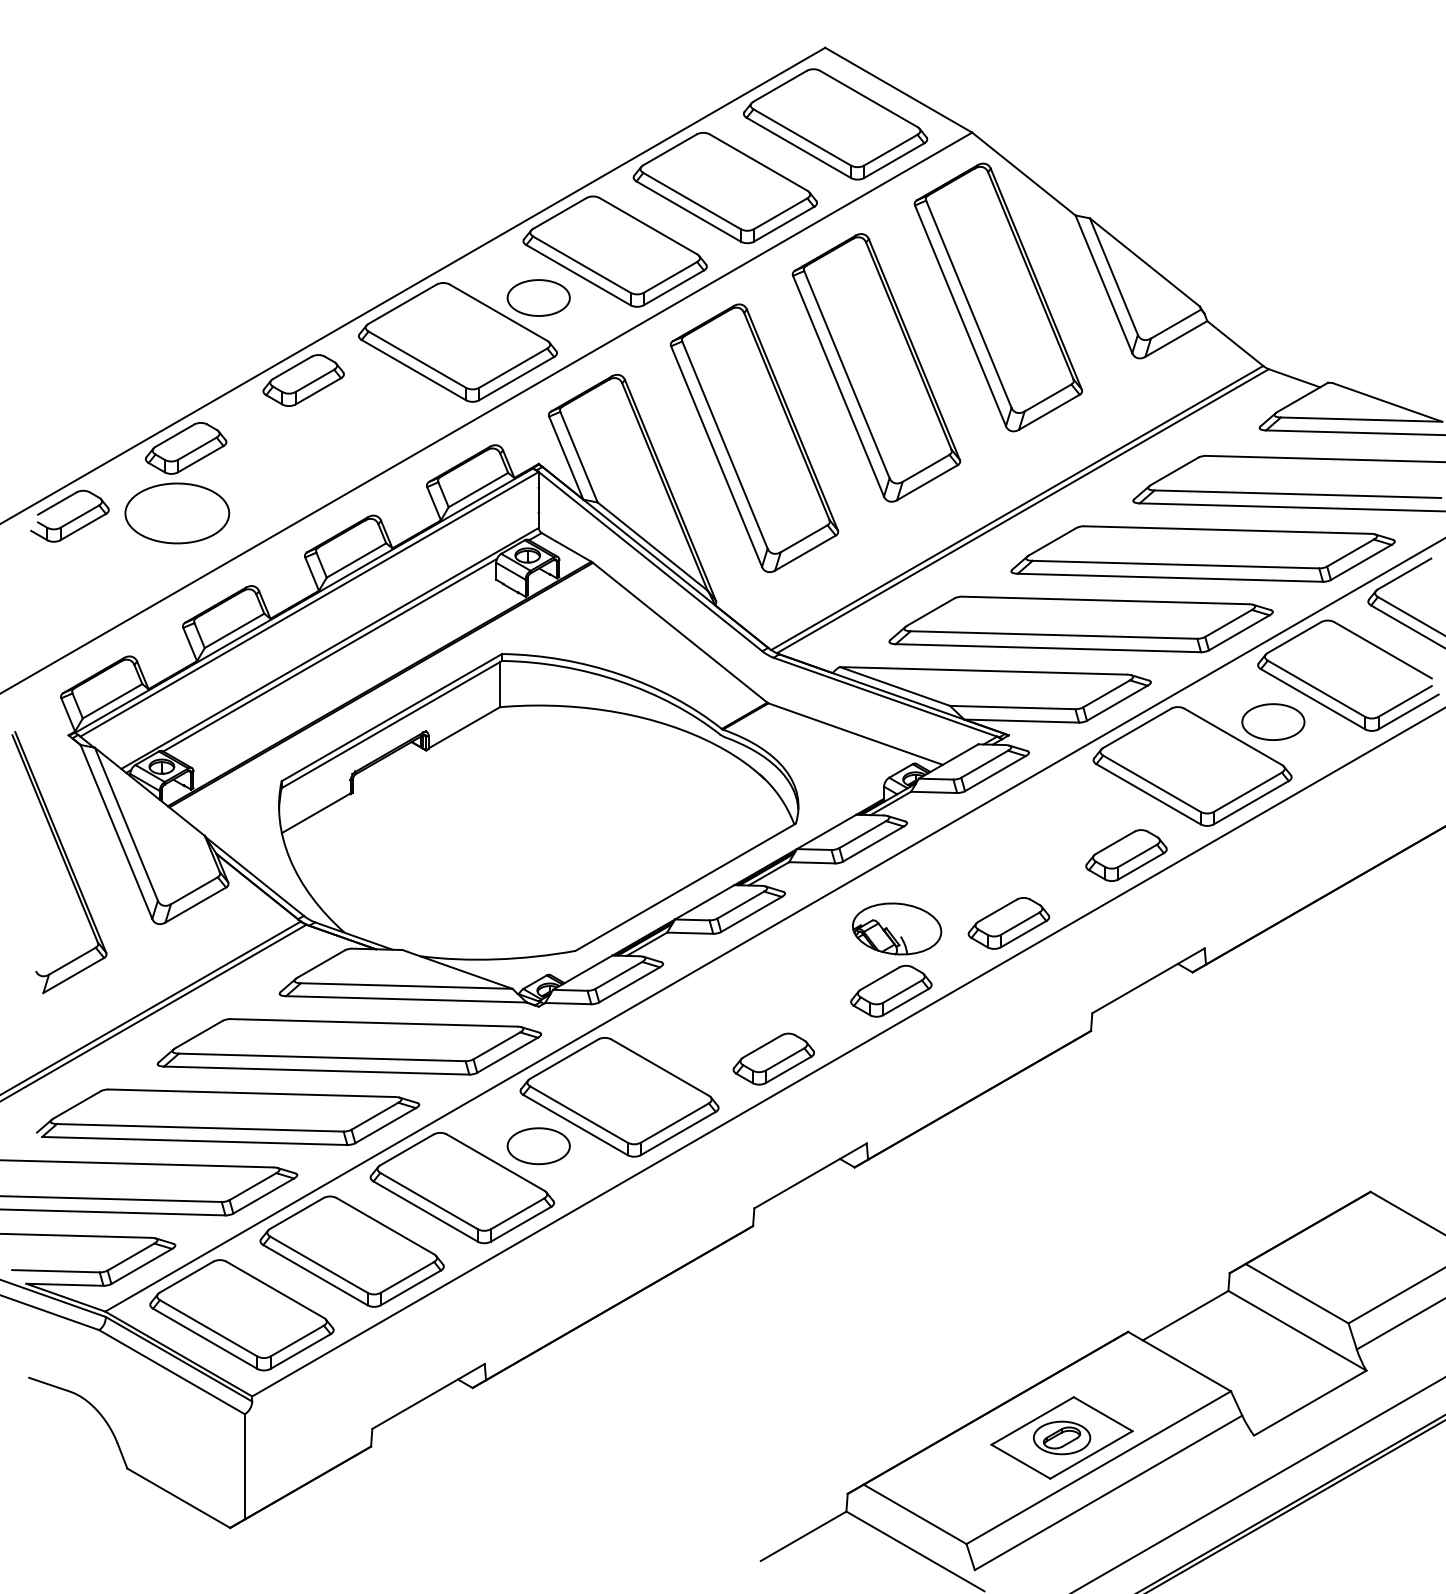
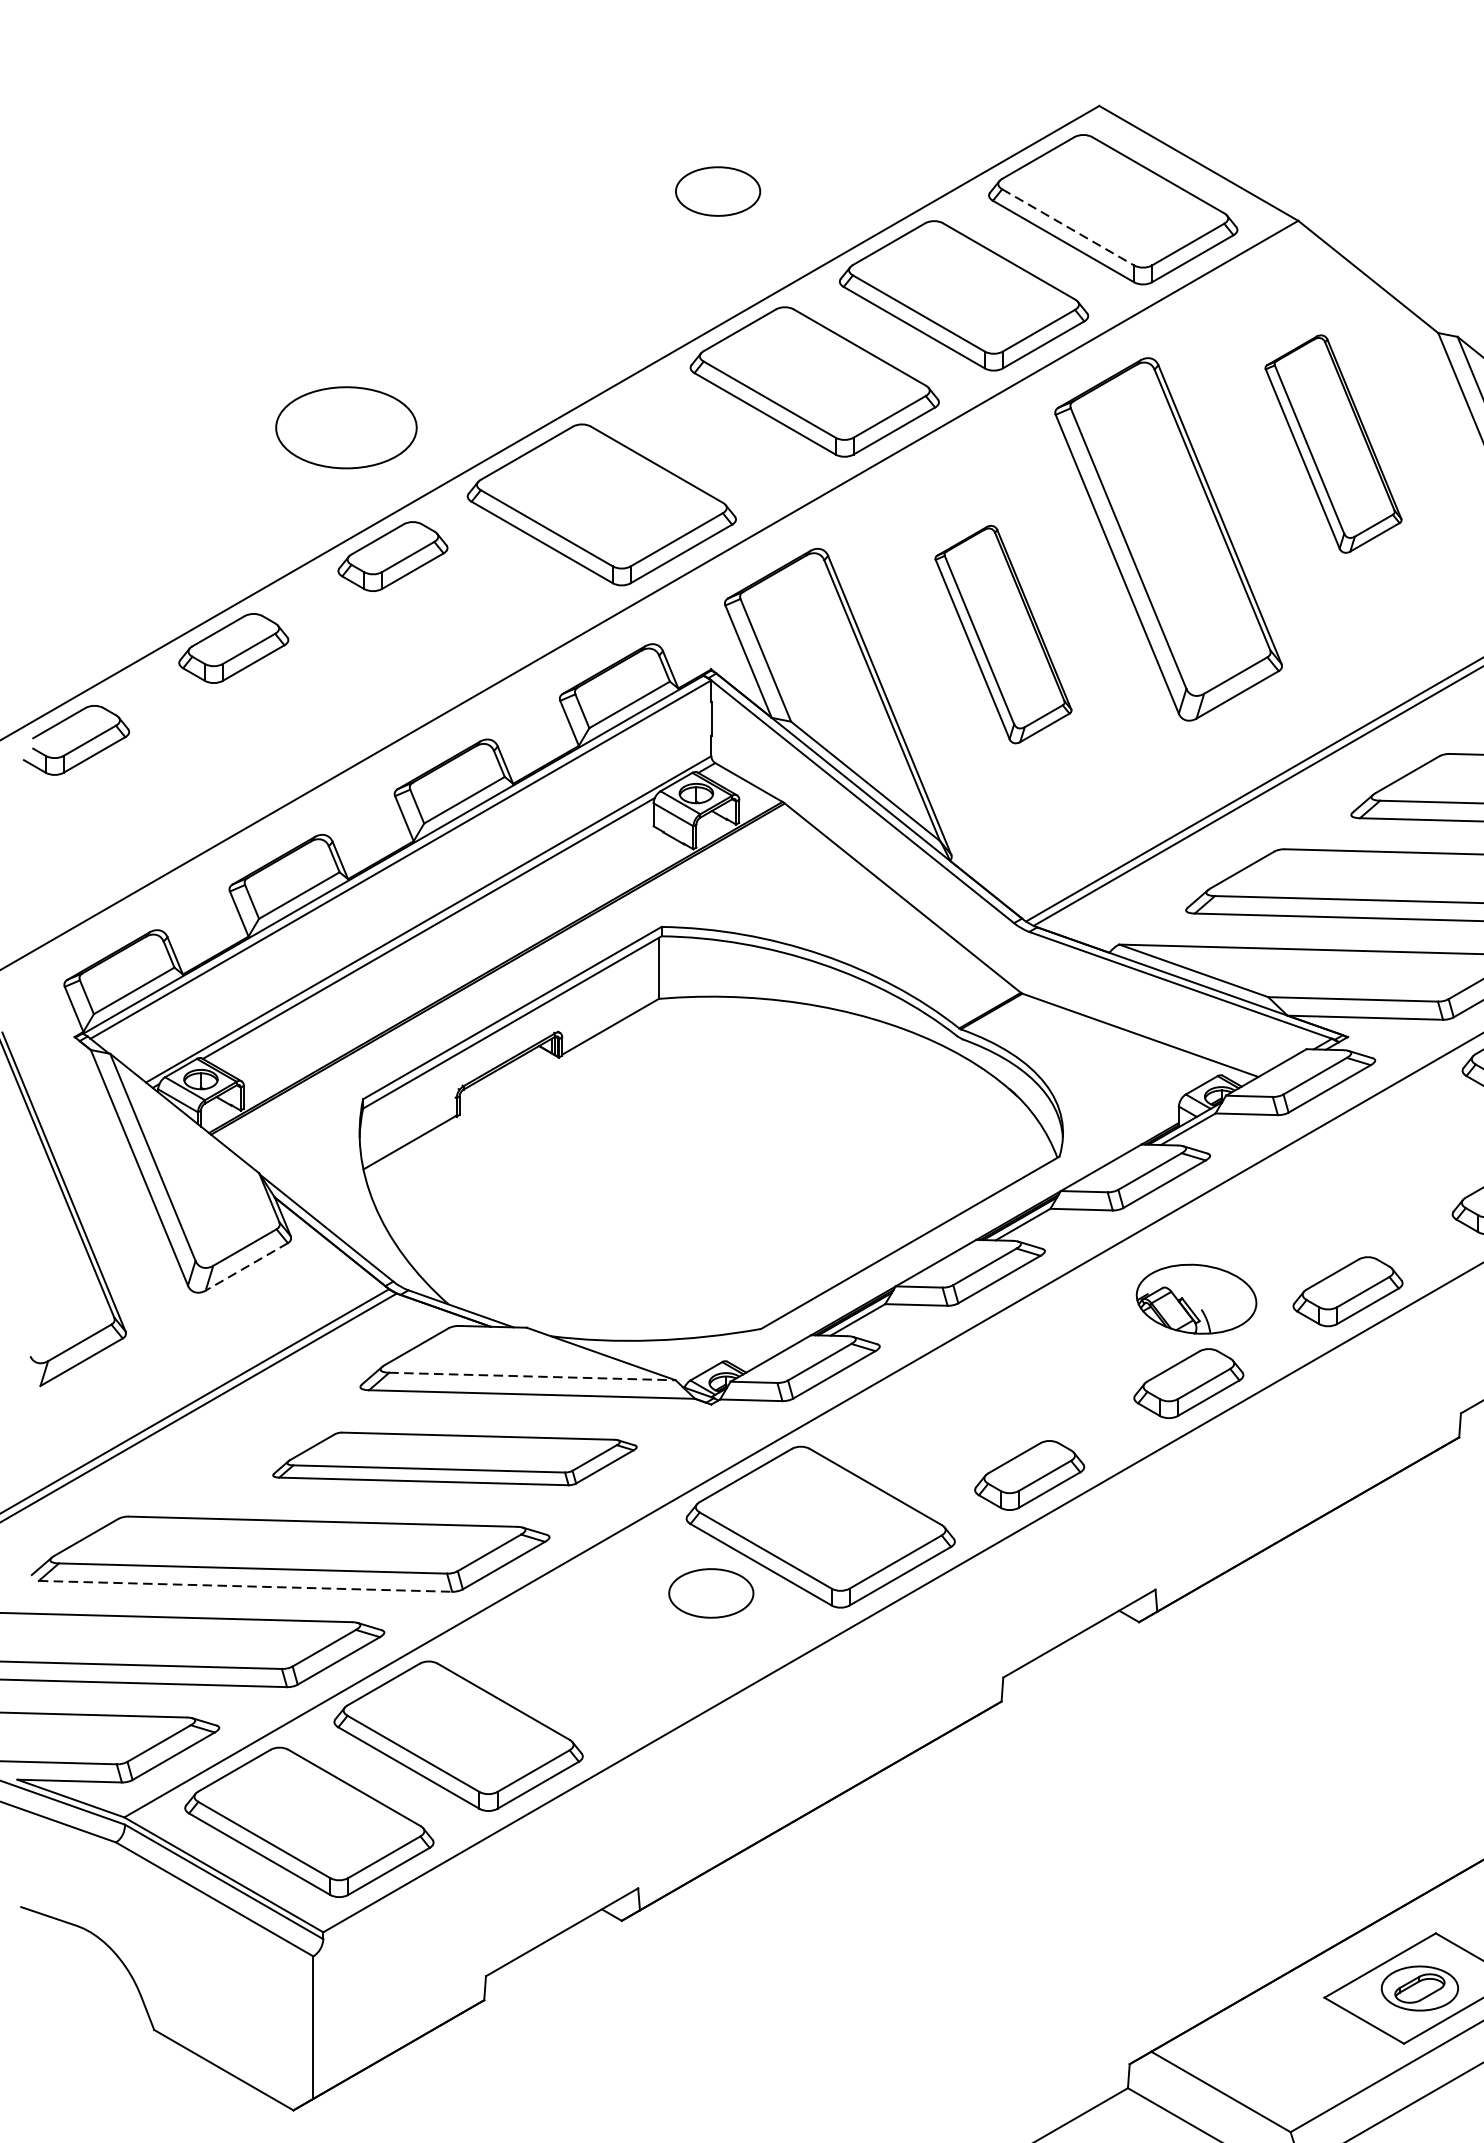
line: (802, 137) -> (1068, 227), solid -> dashed
part: (538, 297) -> (717, 190), moved
part: (997, 297) -> (1332, 444), size x0.6
part: (754, 437) -> (1003, 633), size x0.6
part: (177, 513) -> (346, 427), moved
line: (195, 905) -> (246, 1267), solid -> dashed
line: (406, 986) -> (532, 1377), solid -> dashed
part: (349, 1046) -> (455, 1458), size x0.7
line: (194, 1140) -> (245, 1585), solid -> dashed
part: (461, 1188) -> (606, 1650), removed

